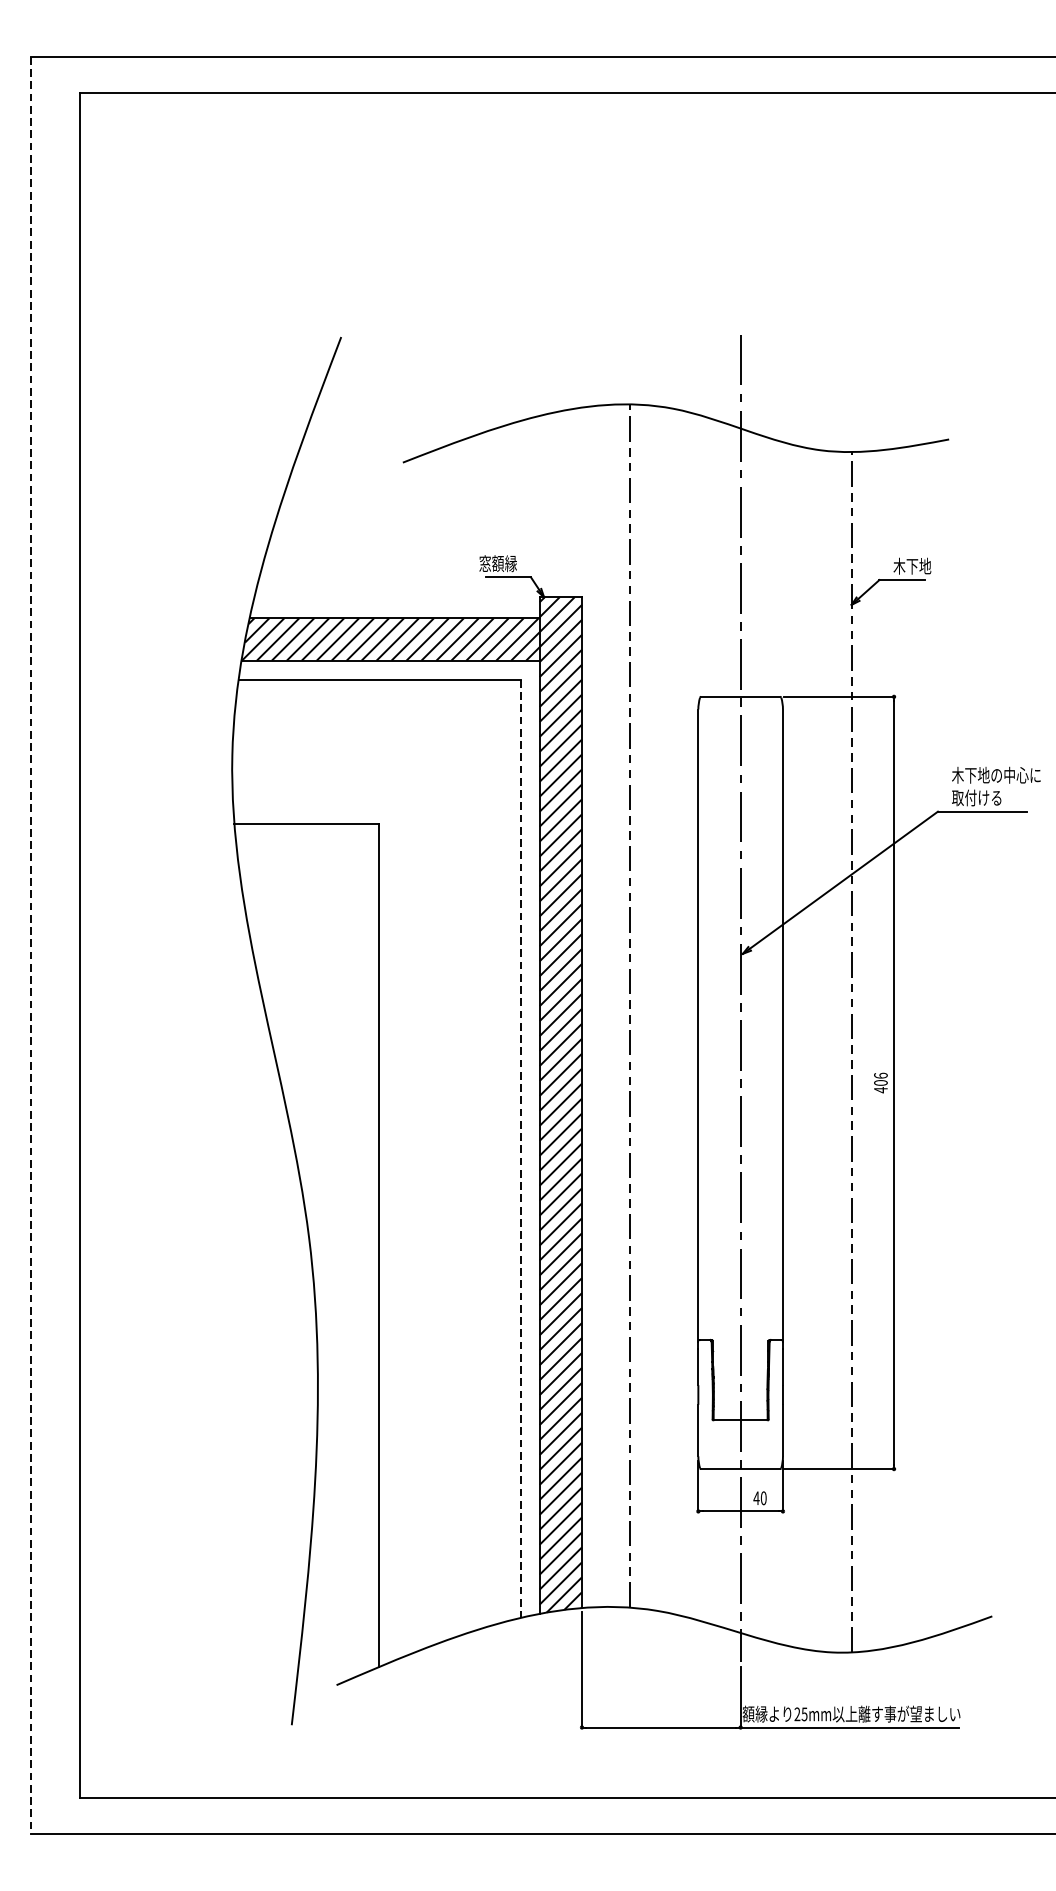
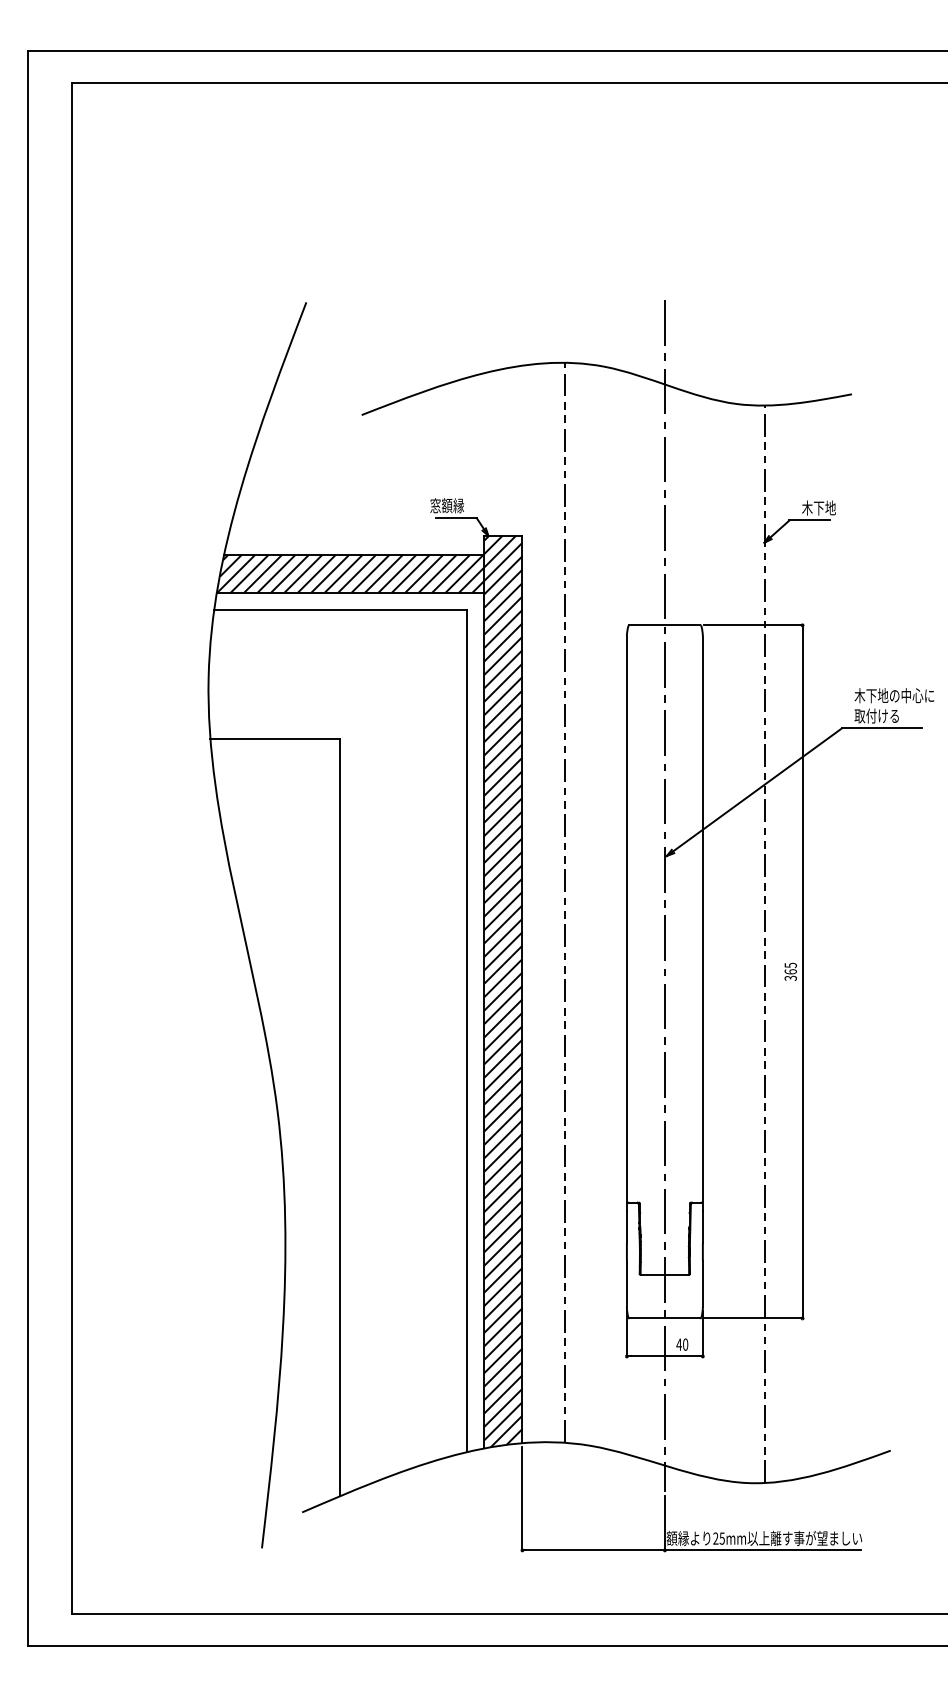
line: (31, 945) -> (28, 848), dashed -> solid
text: (880, 1082) -> (790, 971), 406 -> 365
line: (520, 1149) -> (467, 1031), dashed -> solid

